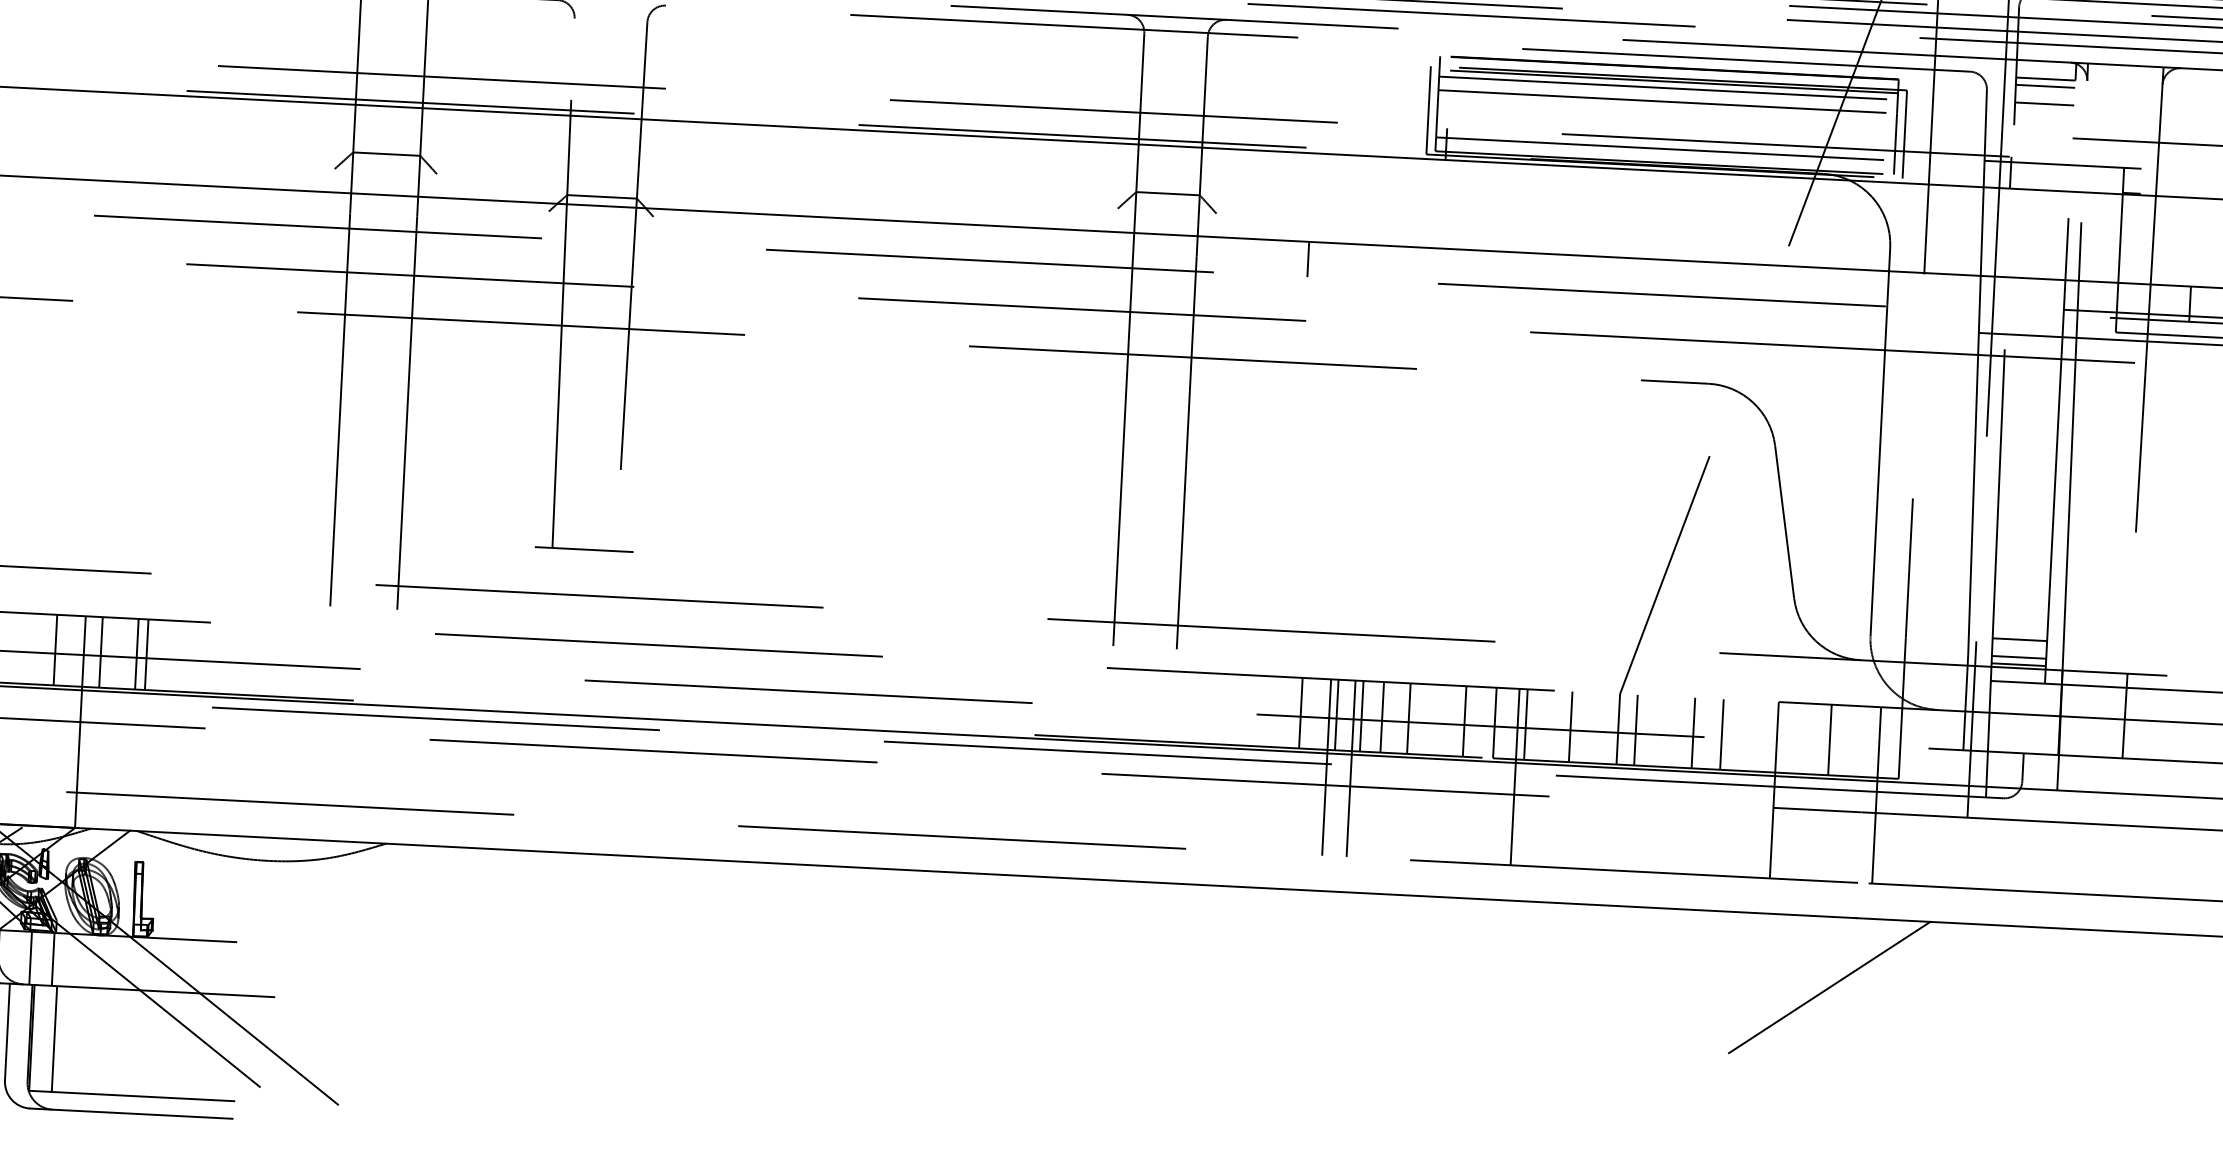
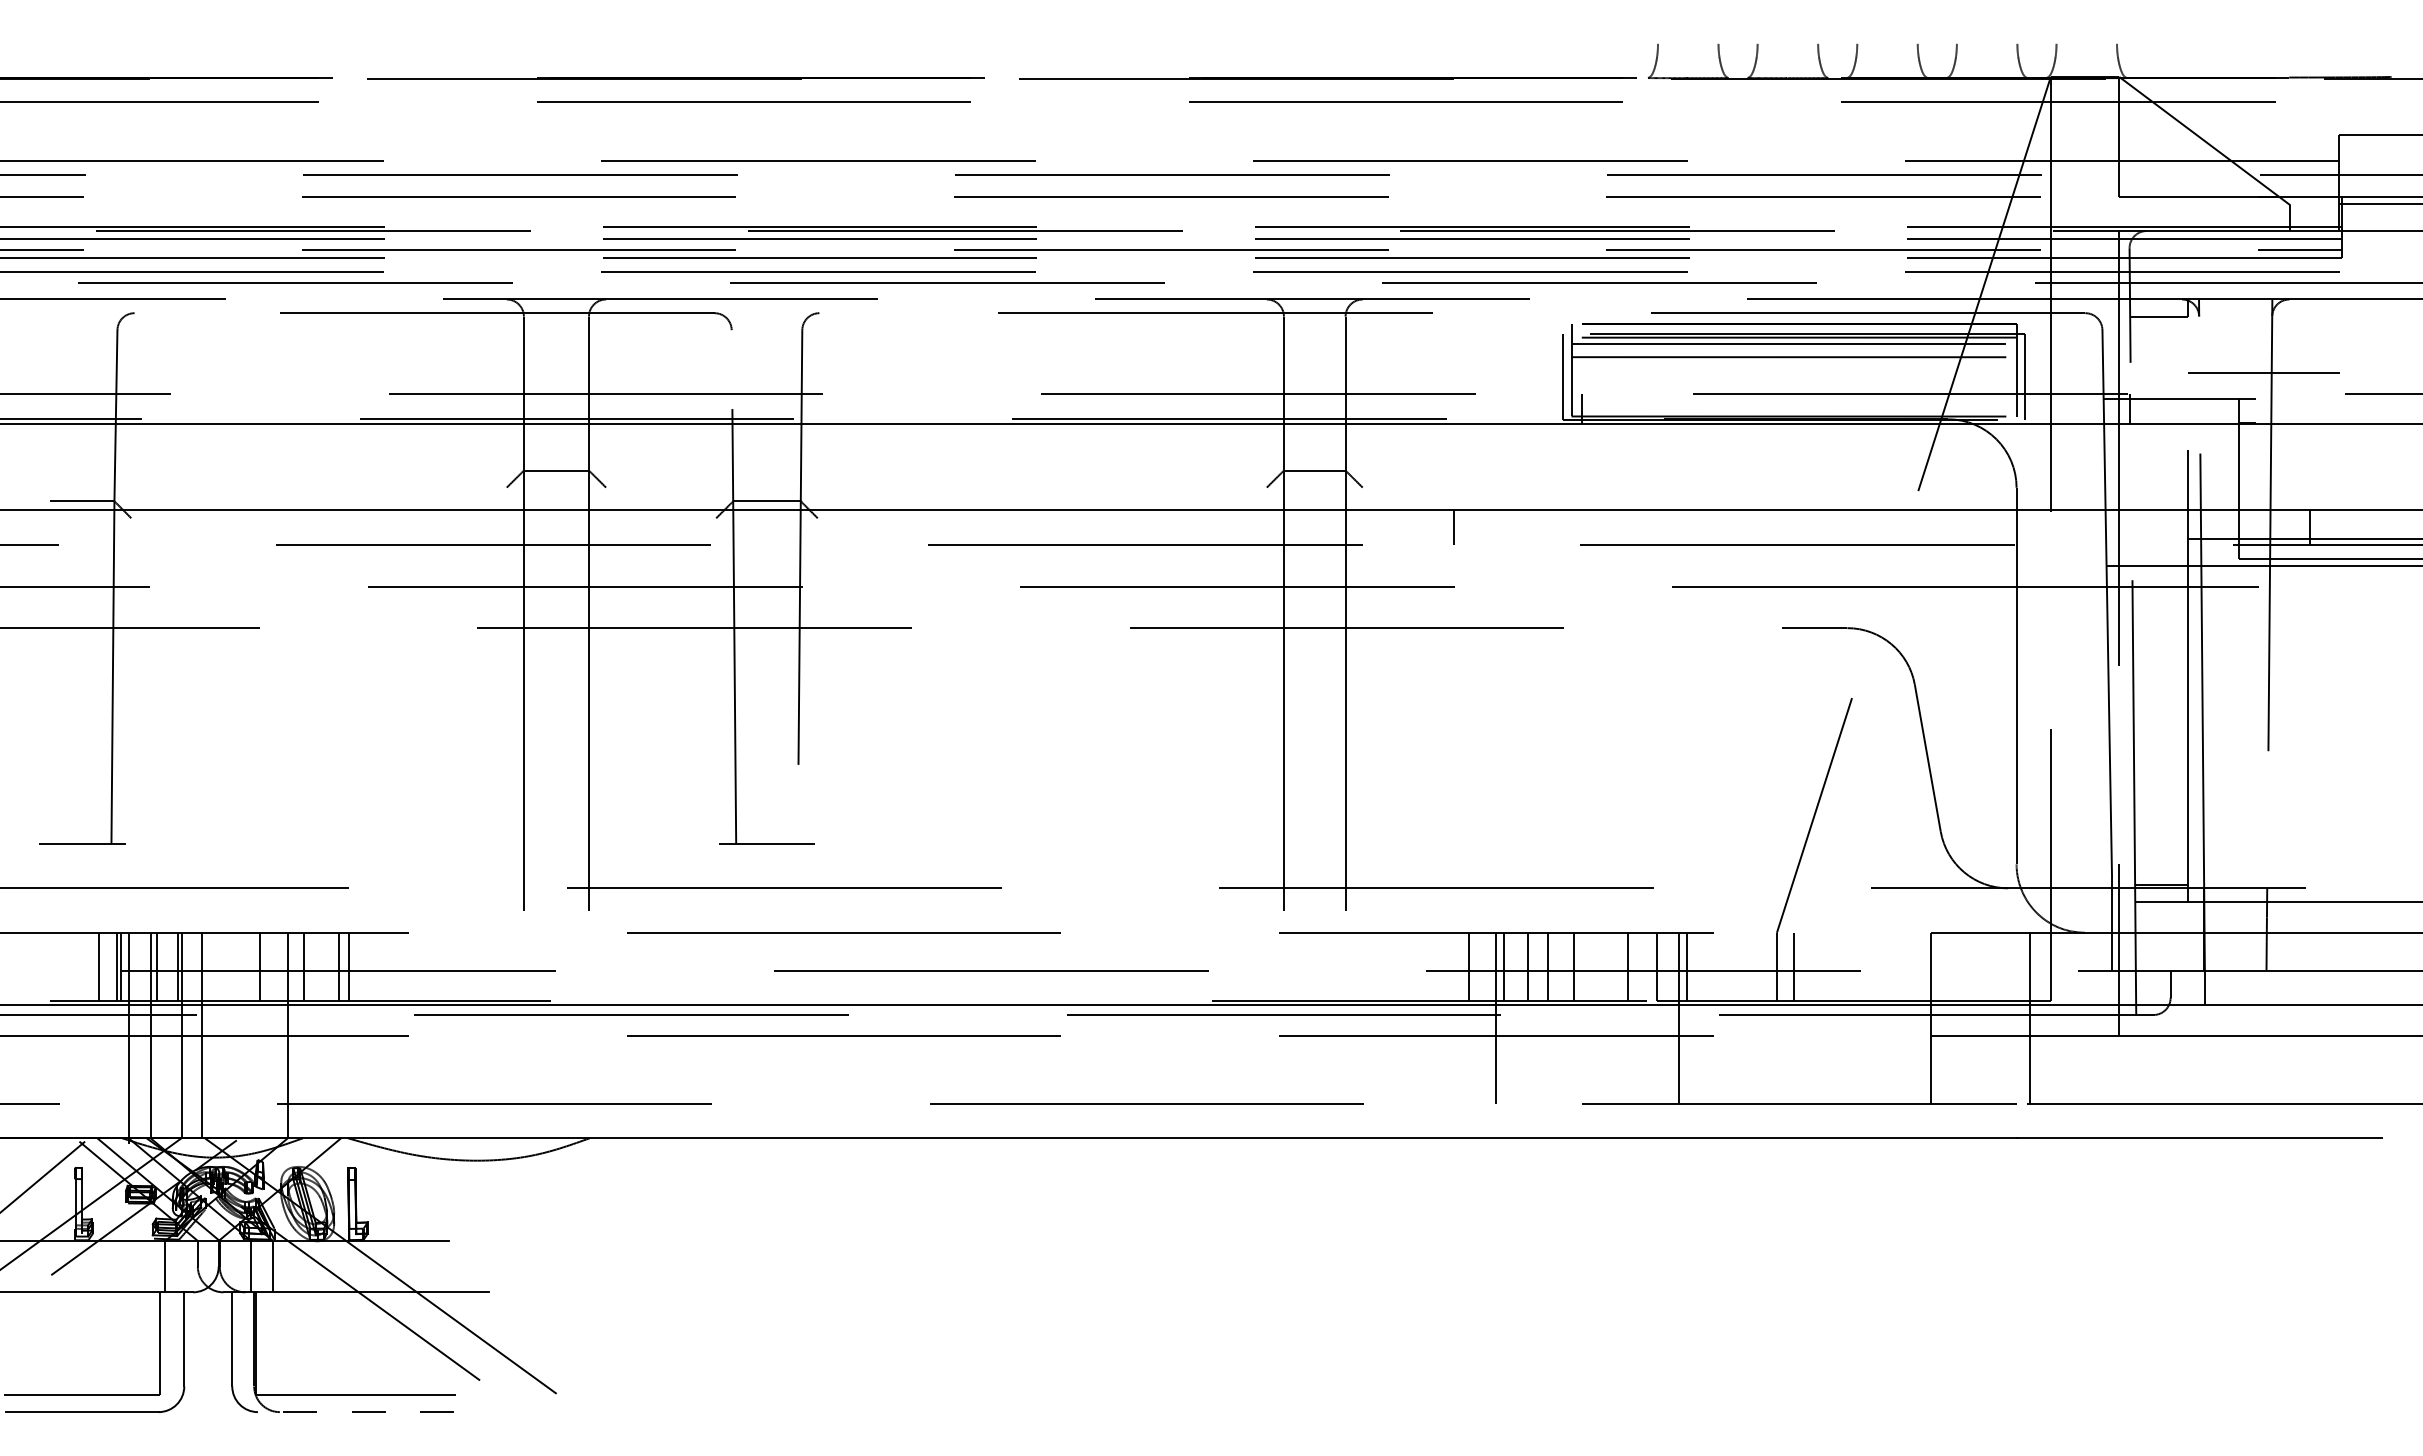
line: (2045, 86) -> (2158, 323), removed
line: (2044, 103) -> (2158, 340), removed
line: (1664, 149) -> (1793, 403), removed
line: (2019, 639) -> (2160, 860), removed
line: (2019, 657) -> (2161, 877), removed
line: (1570, 726) -> (1730, 966), removed
line: (1693, 732) -> (1849, 966), removed
line: (1721, 733) -> (1877, 966), removed
line: (1830, 739) -> (1982, 966), removed
line: (1351, 768) -> (1520, 1018), removed
line: (1828, 987) -> (1993, 1206), removed
line: (54, 1038) -> (278, 1343), removed
line: (130, 1113) -> (355, 1412), solid -> dashed

